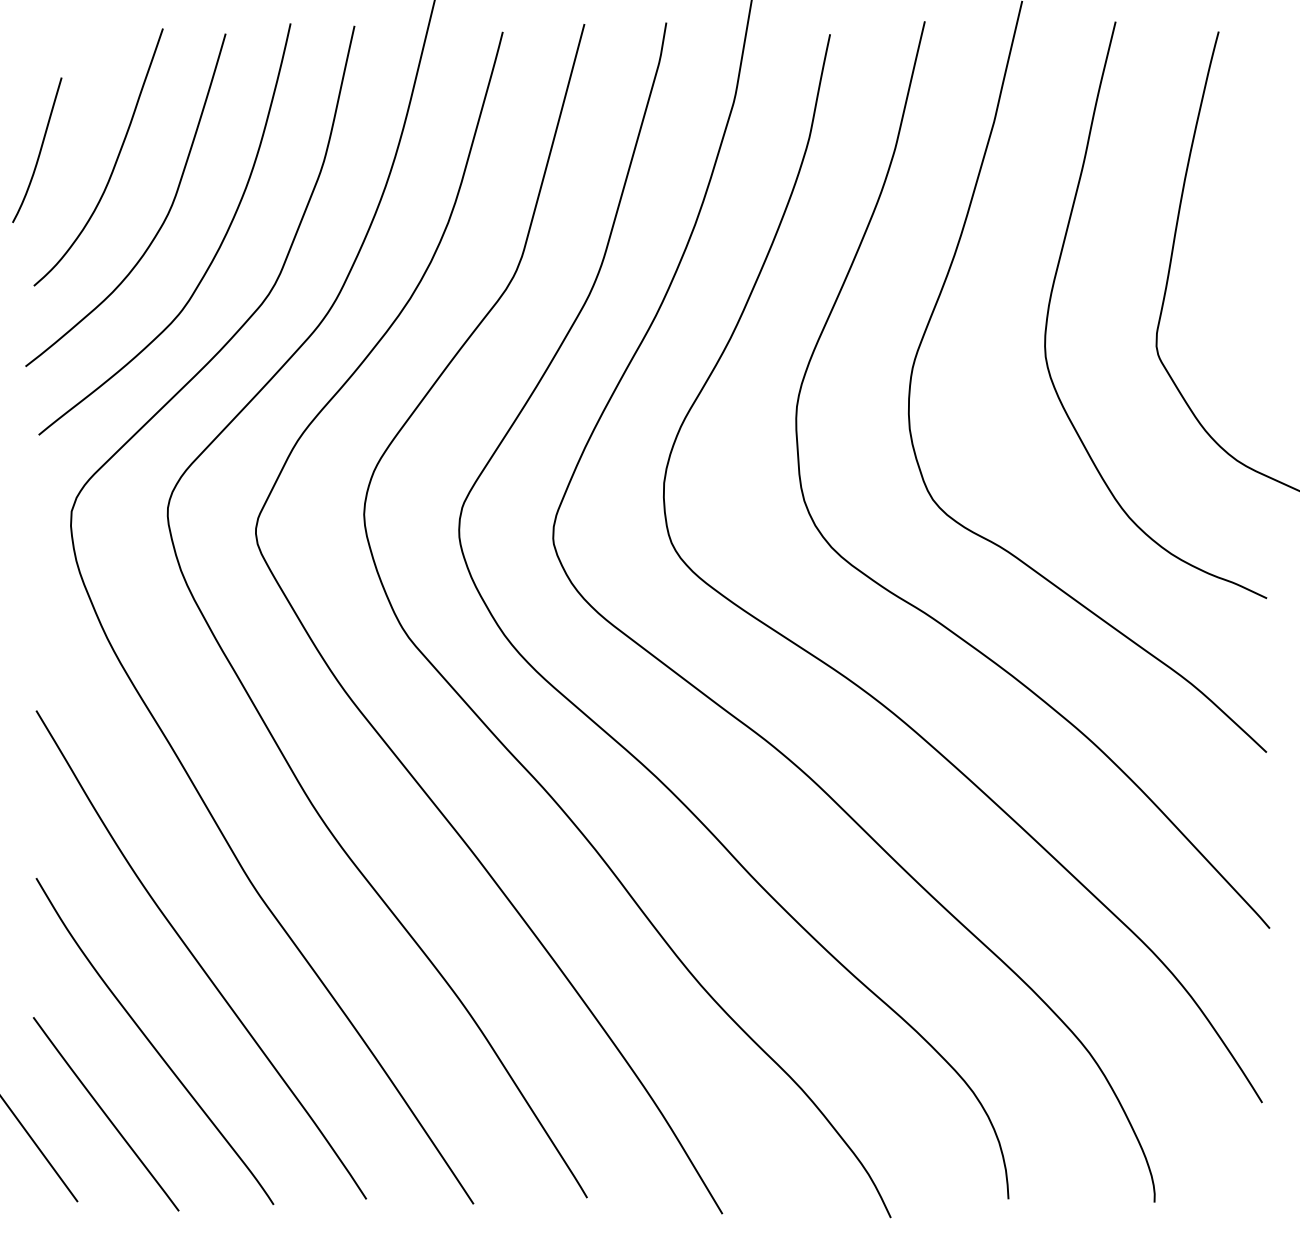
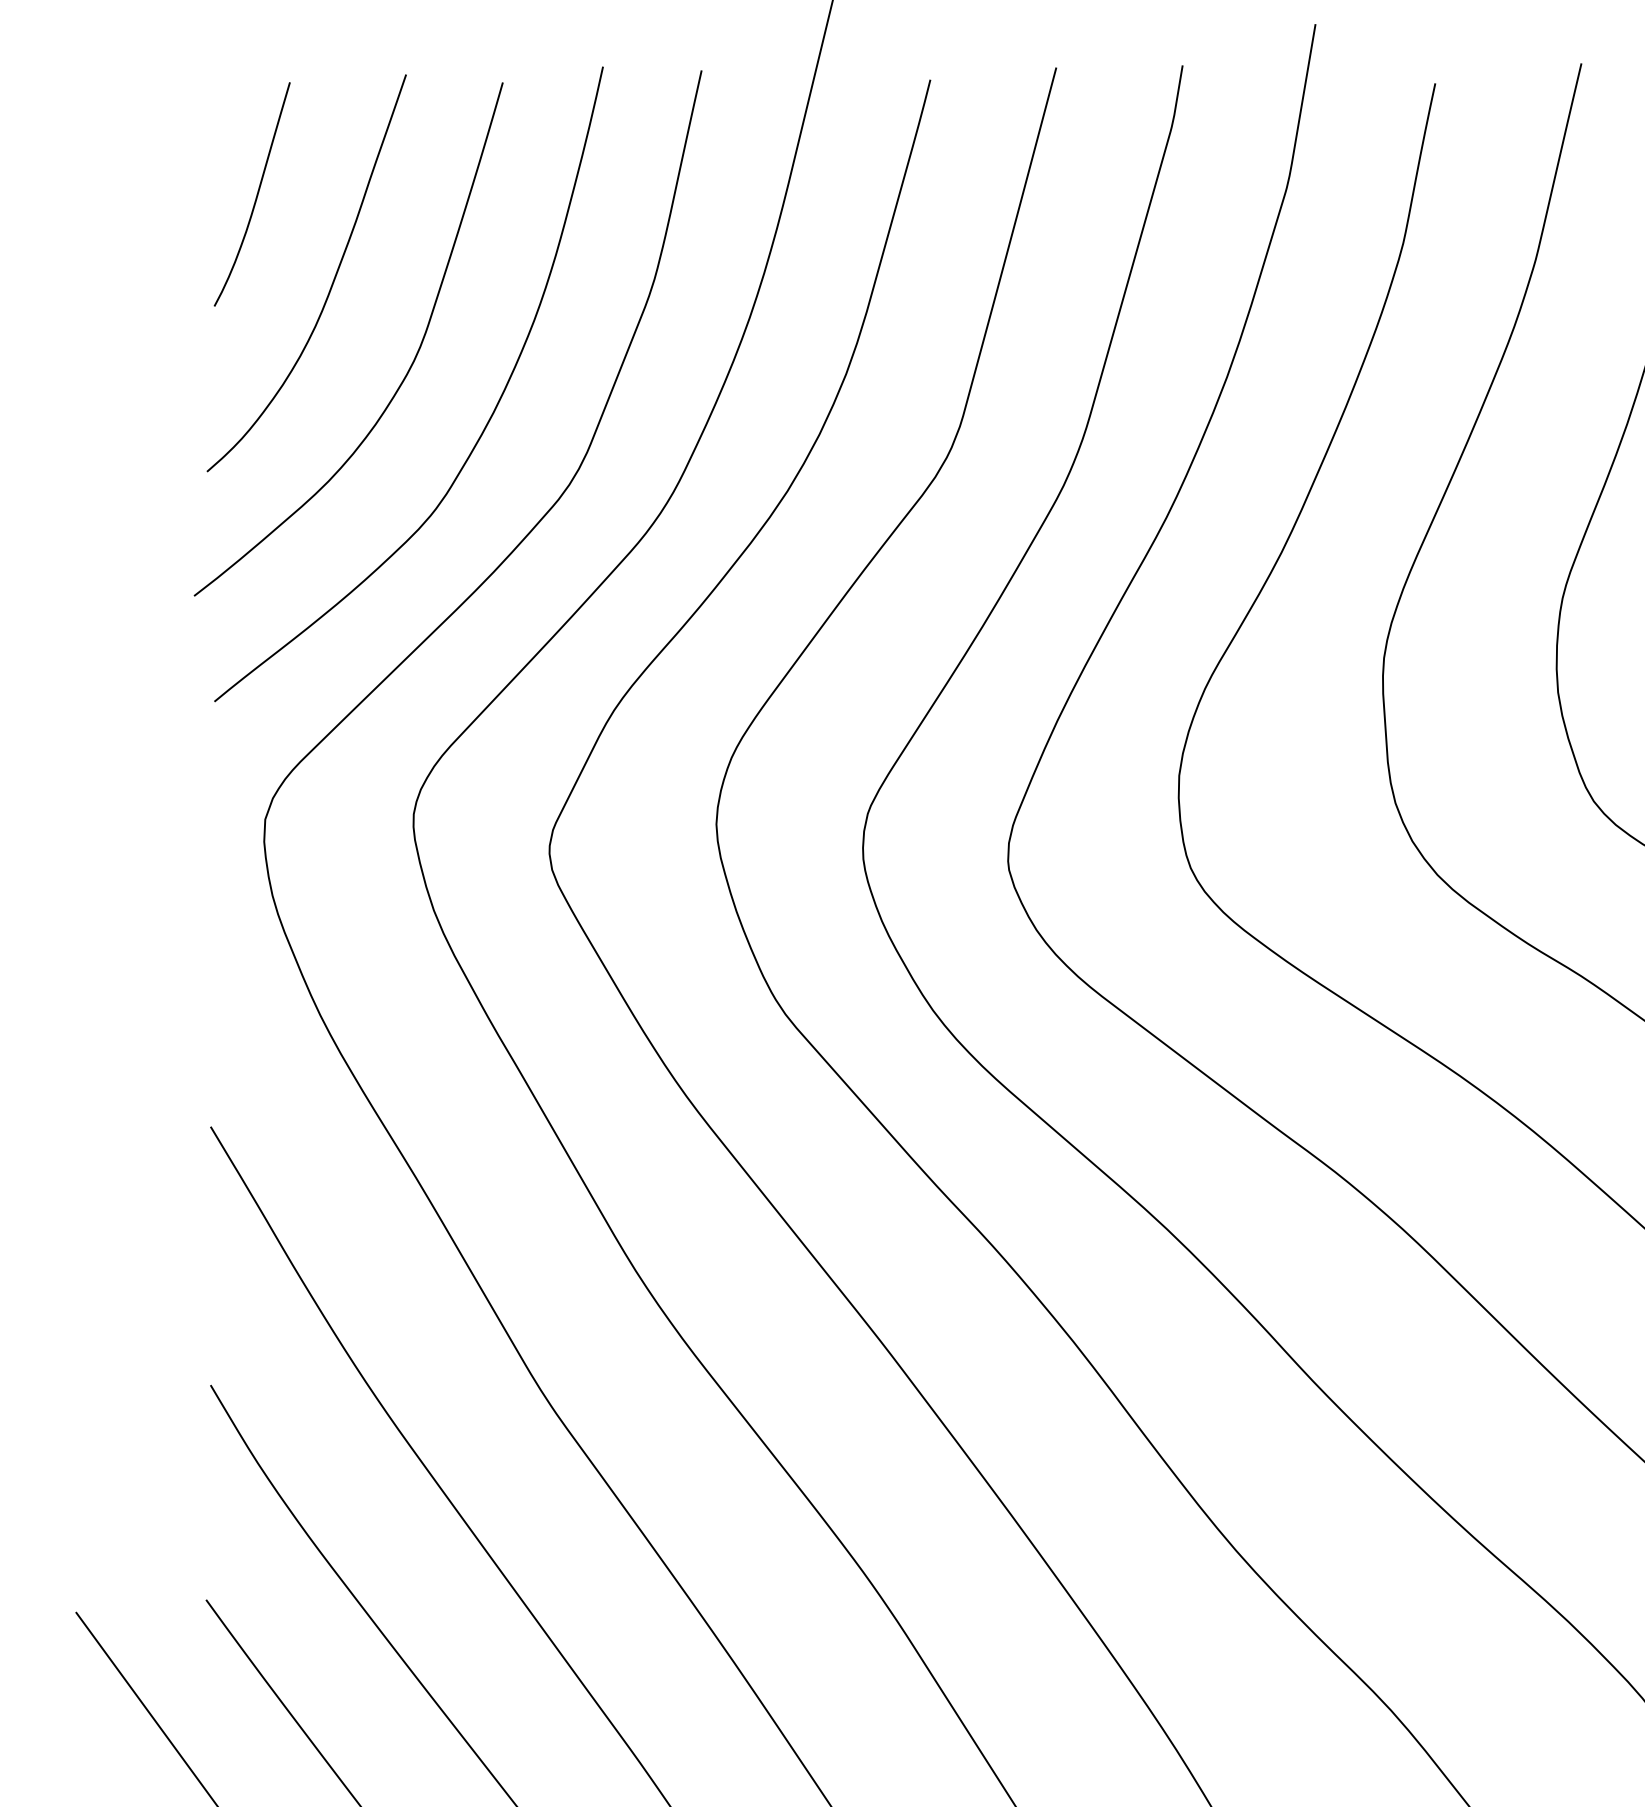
curve: (39, 150) -> (255, 194), moved

